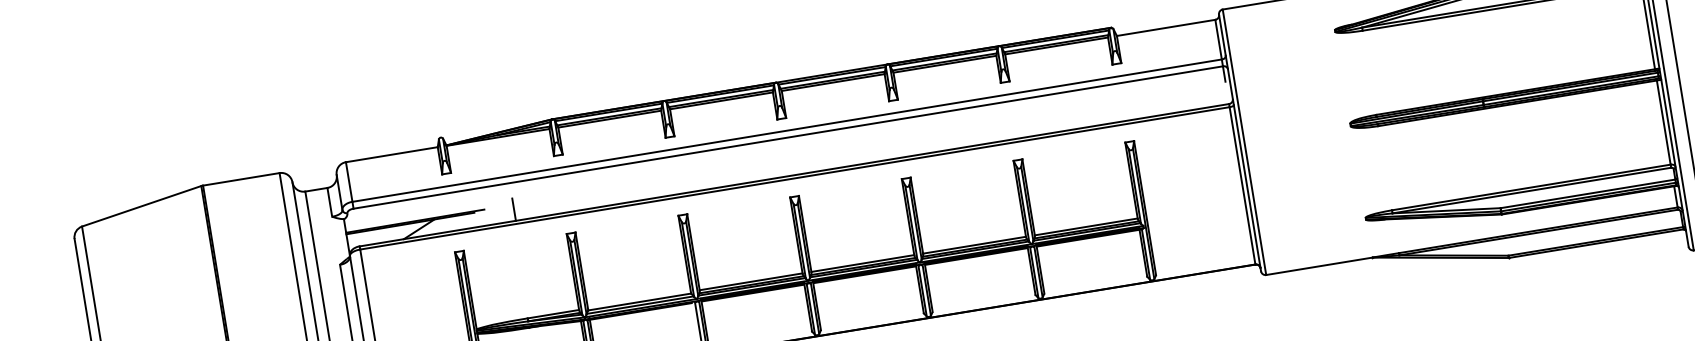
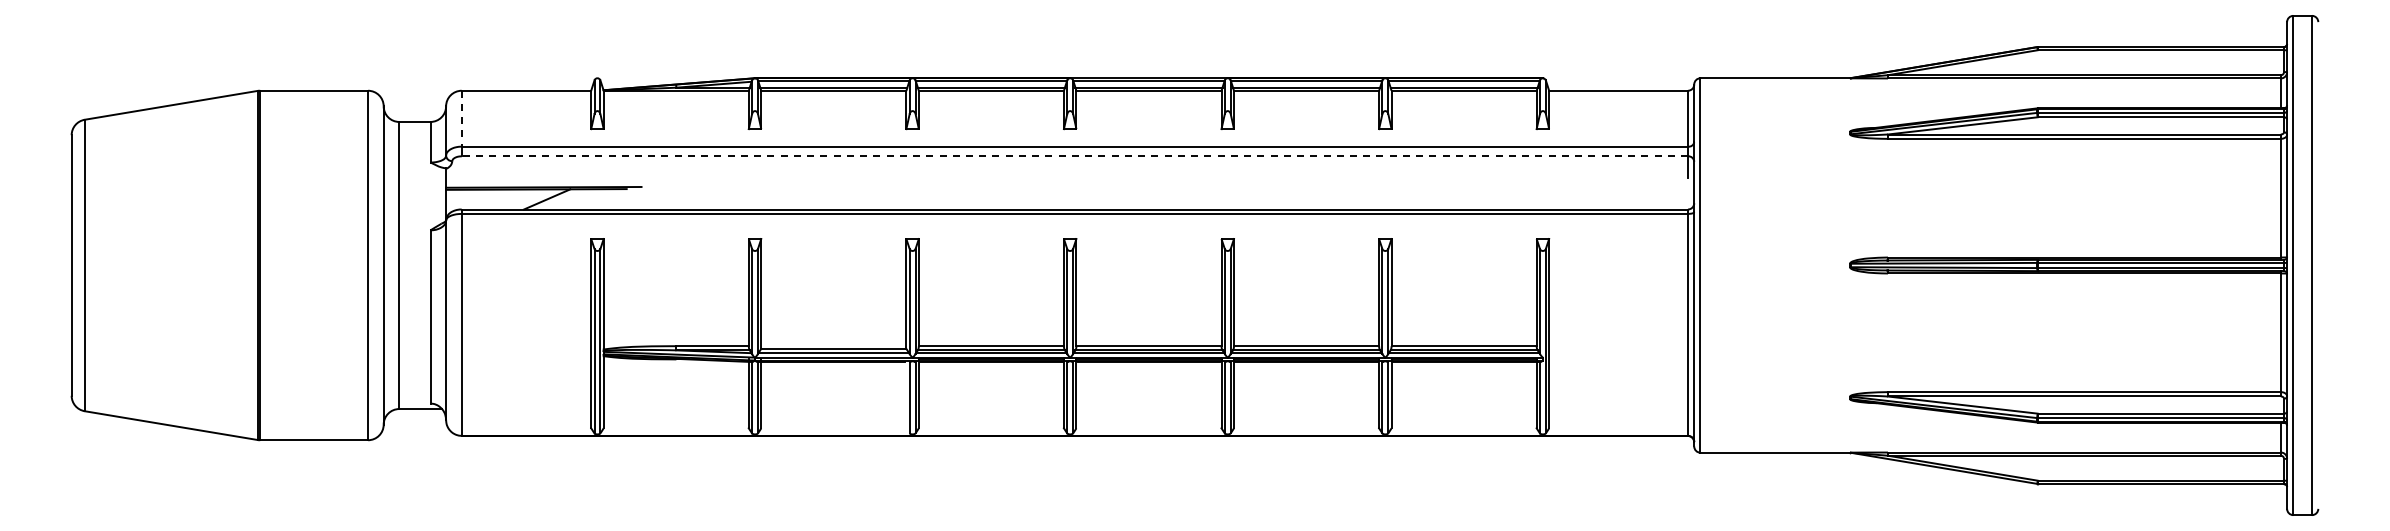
line: (788, 137) -> (1074, 156), solid -> dashed
line: (349, 181) -> (461, 118), solid -> dashed
line: (514, 209) -> (682, 193), removed

